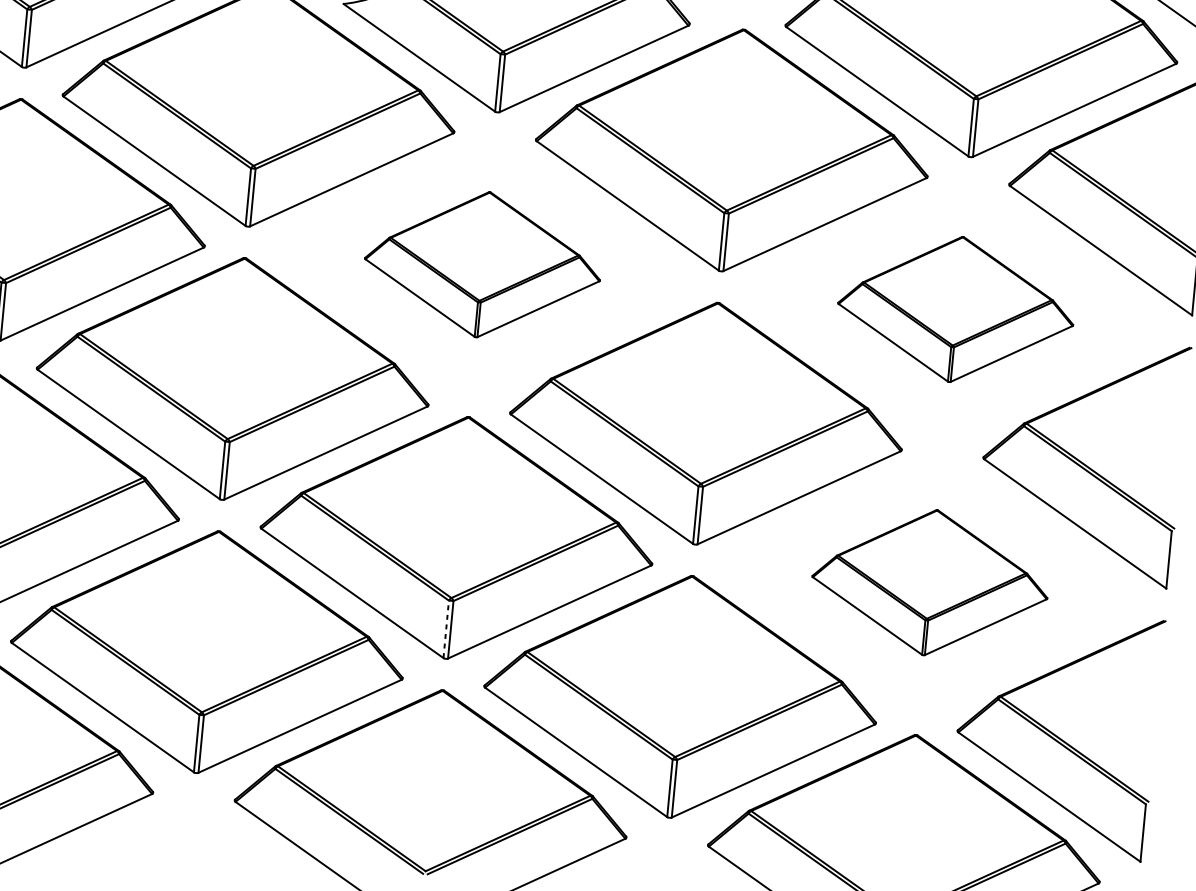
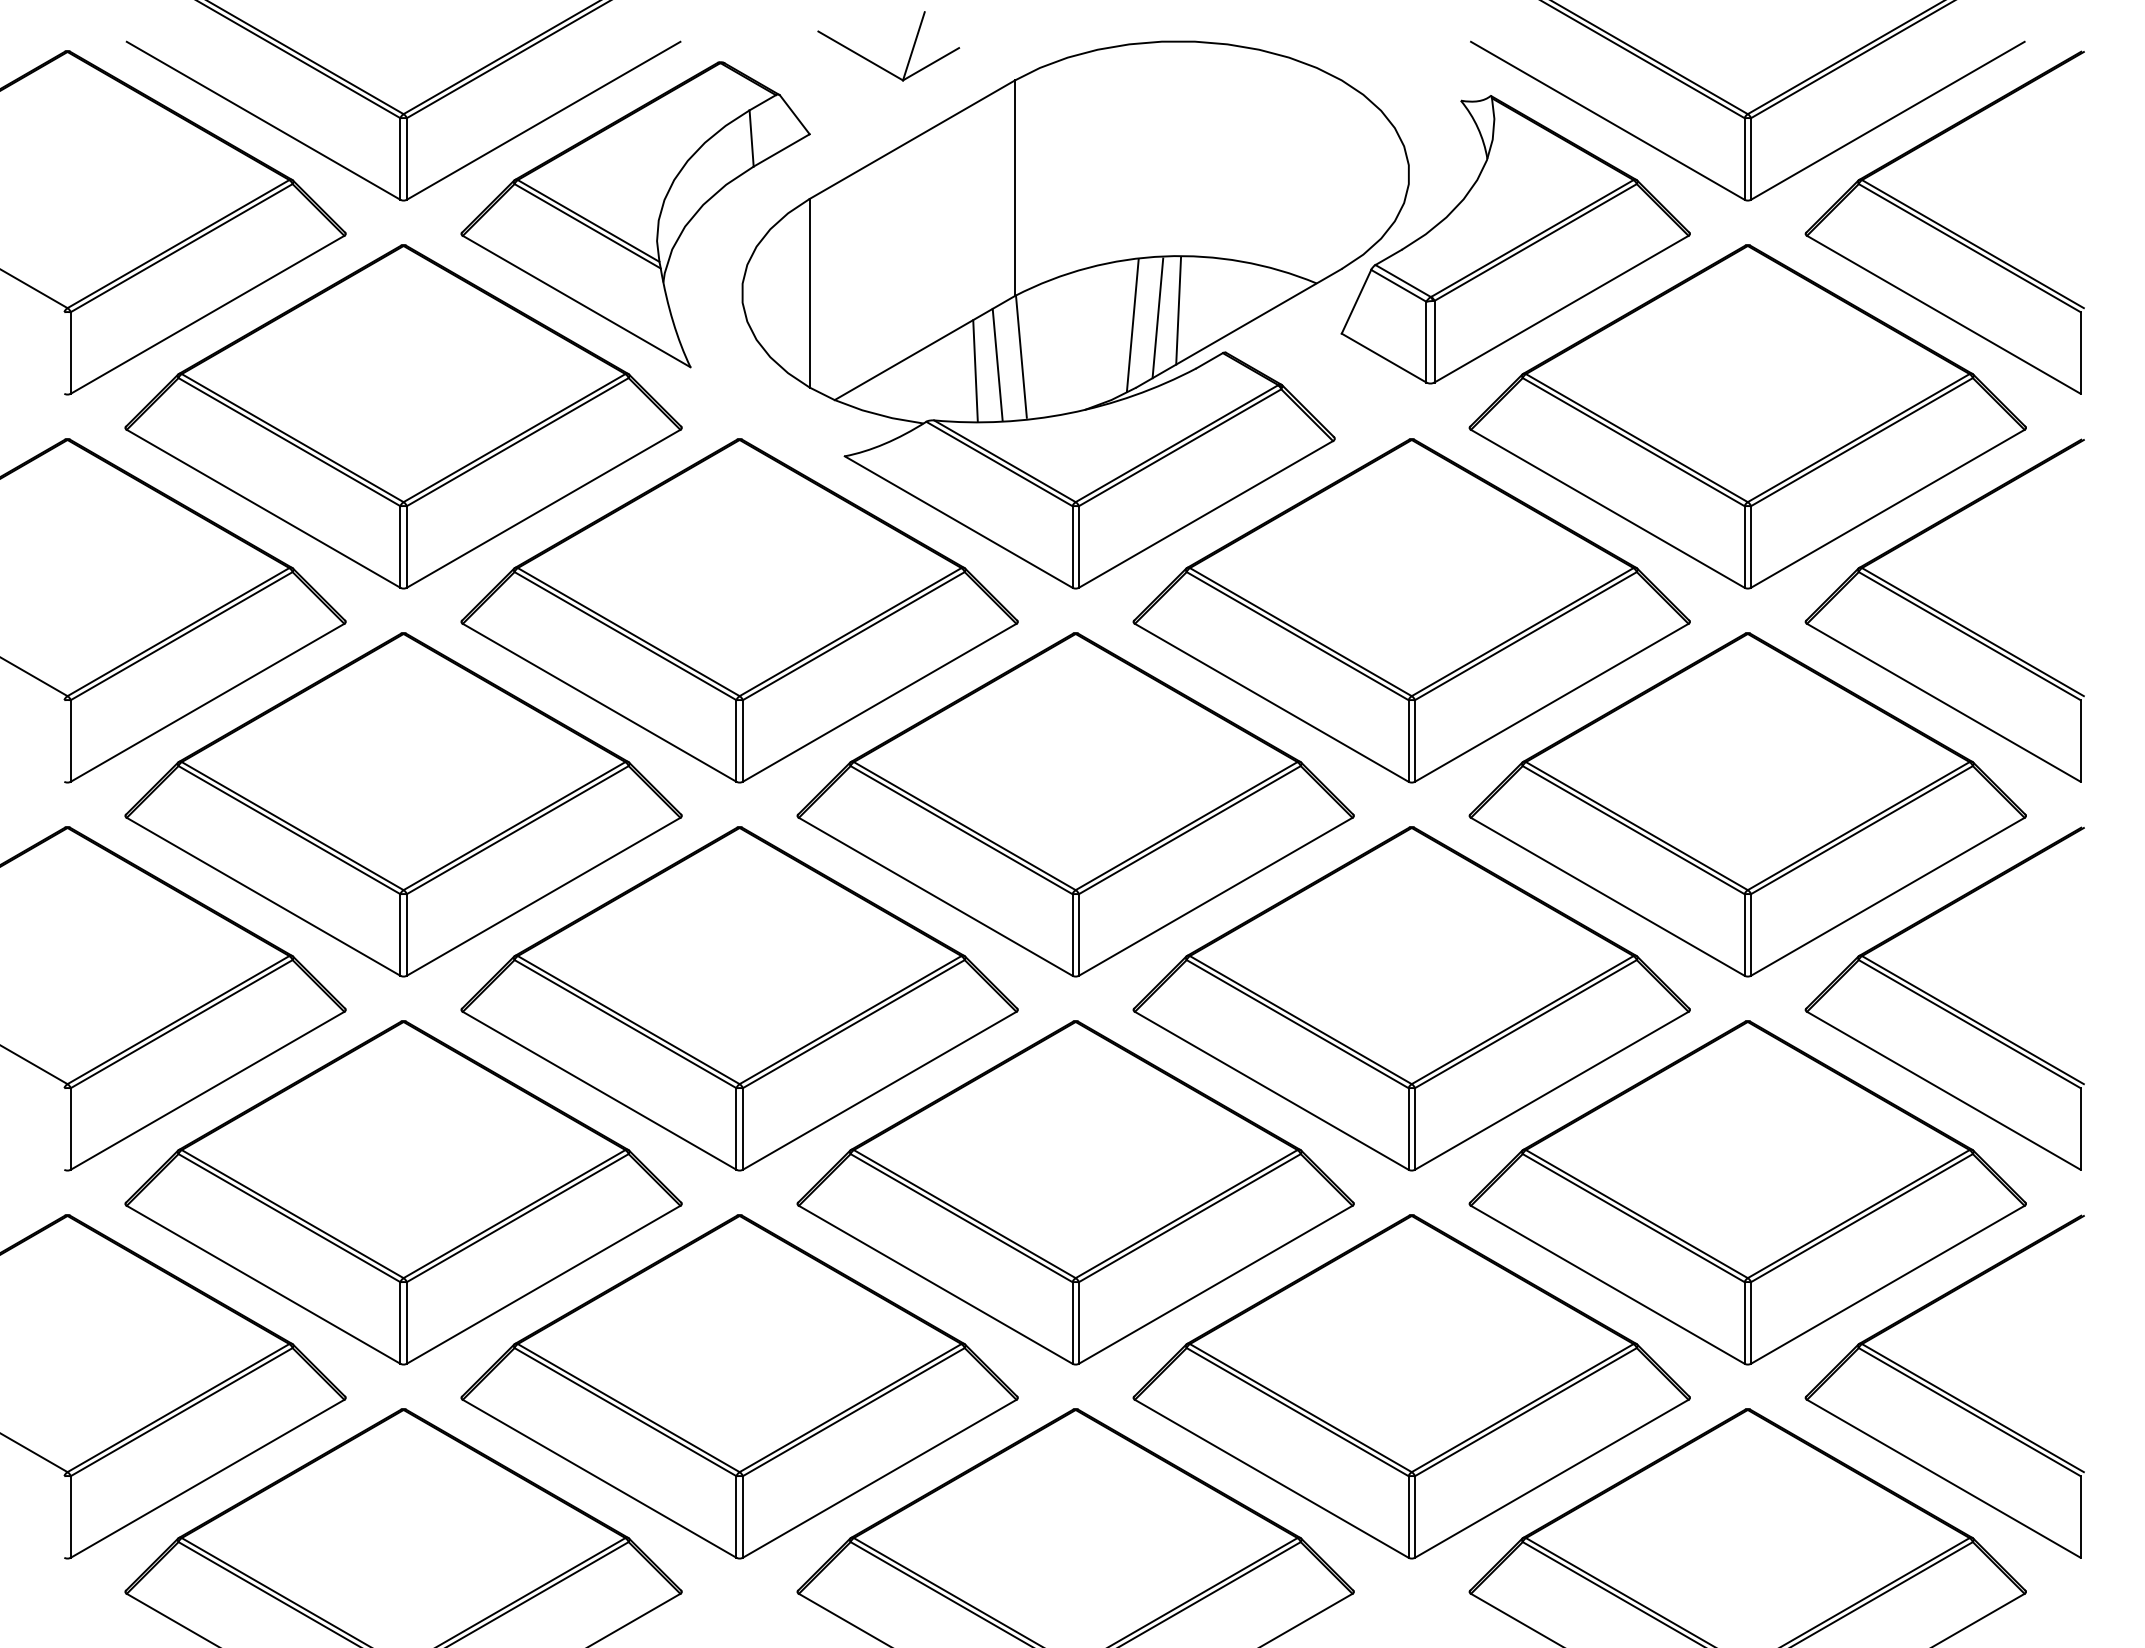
part: (482, 264) -> (1075, 804), size x1.67
part: (956, 309) -> (1747, 804), size x1.67
part: (930, 582) -> (1747, 1192), size x1.67
line: (446, 629) -> (1072, 1322), dashed -> solid

